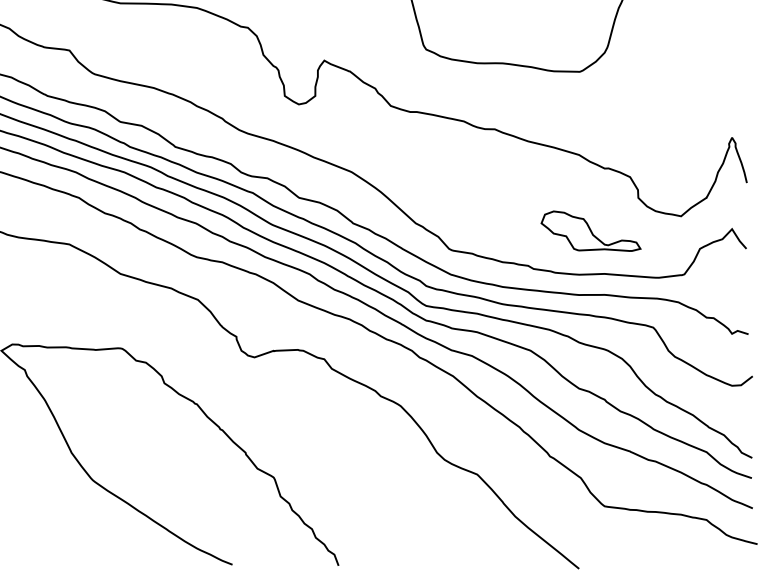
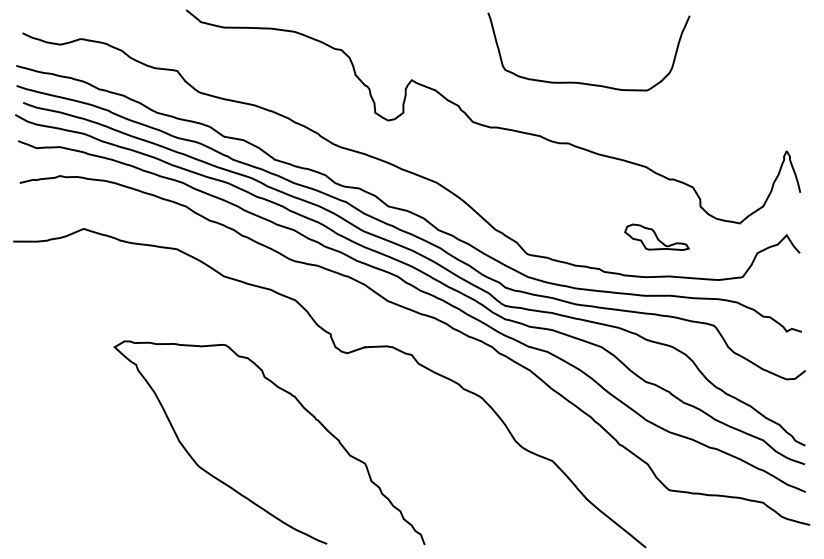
part: (590, 231) -> (656, 237), size x0.7

